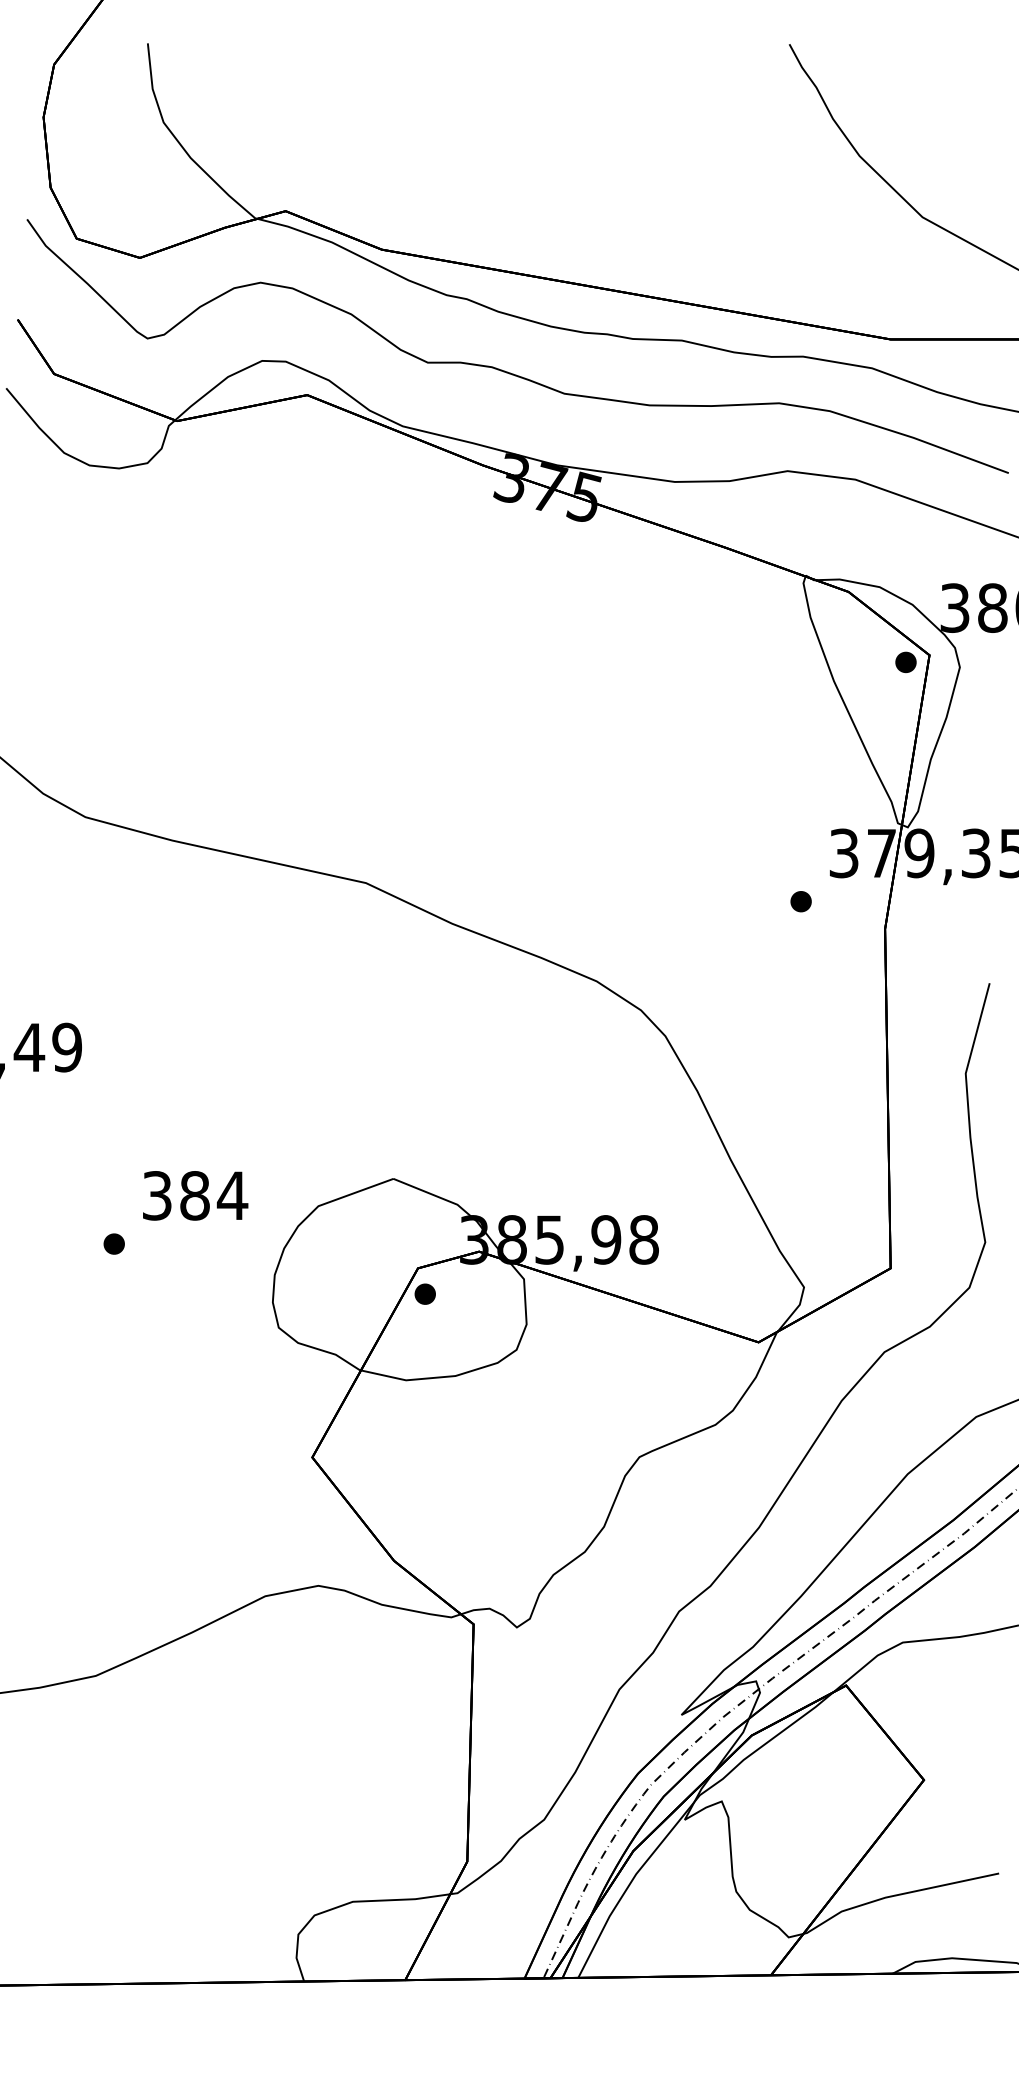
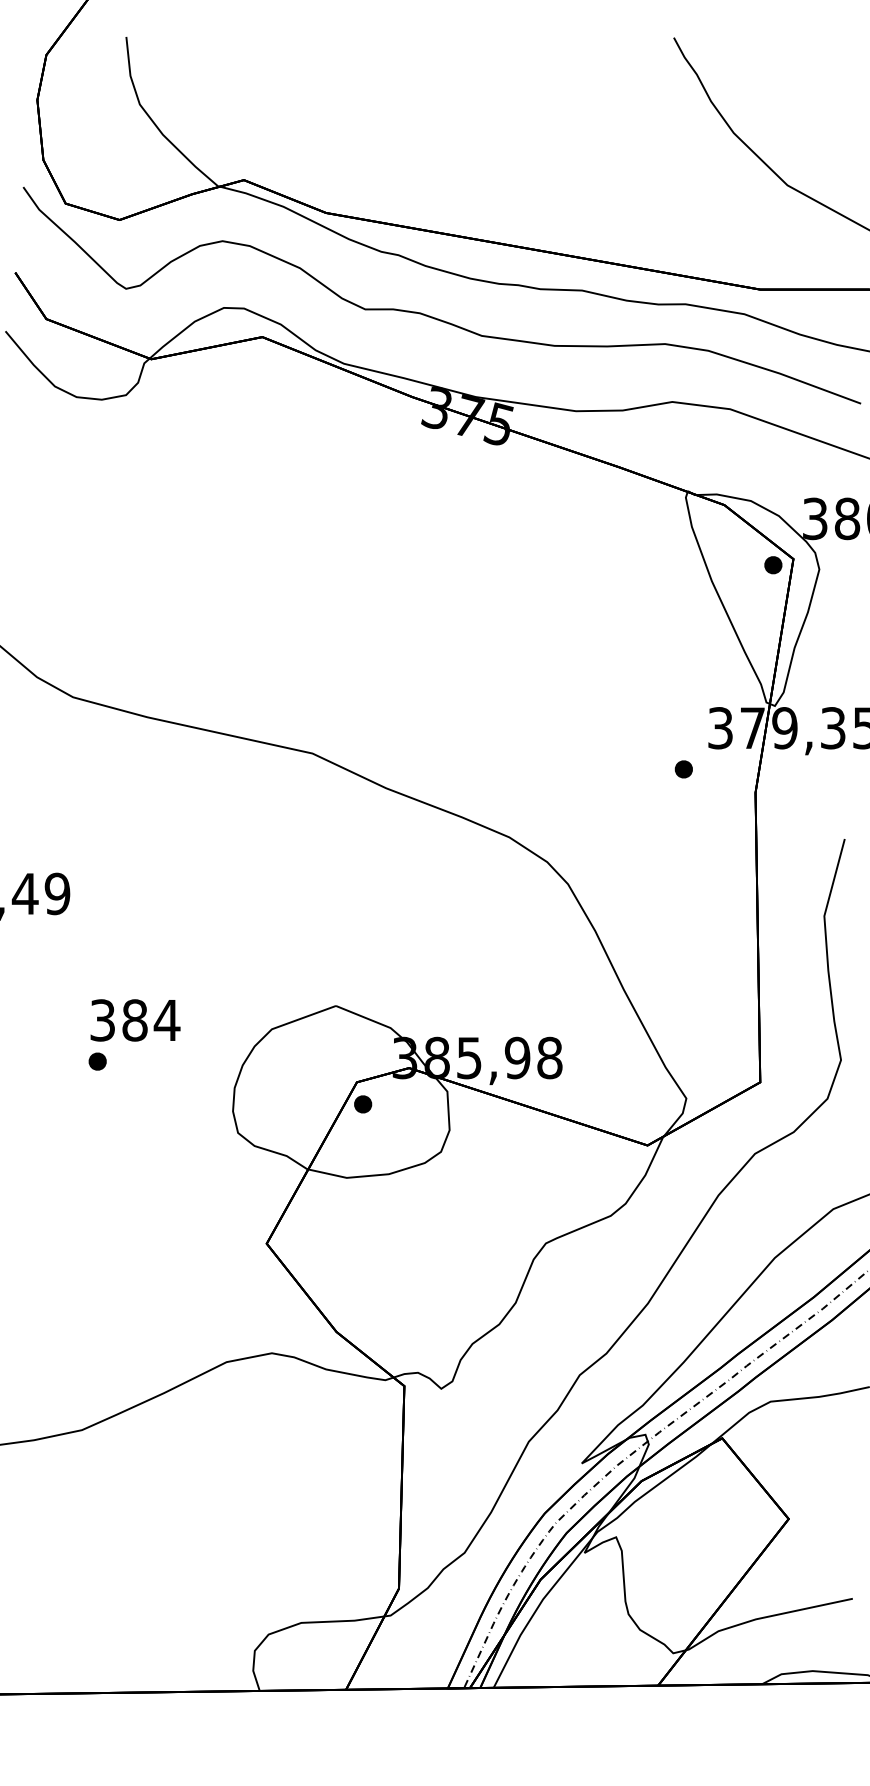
text: (195, 1195) -> (135, 1020), moved

